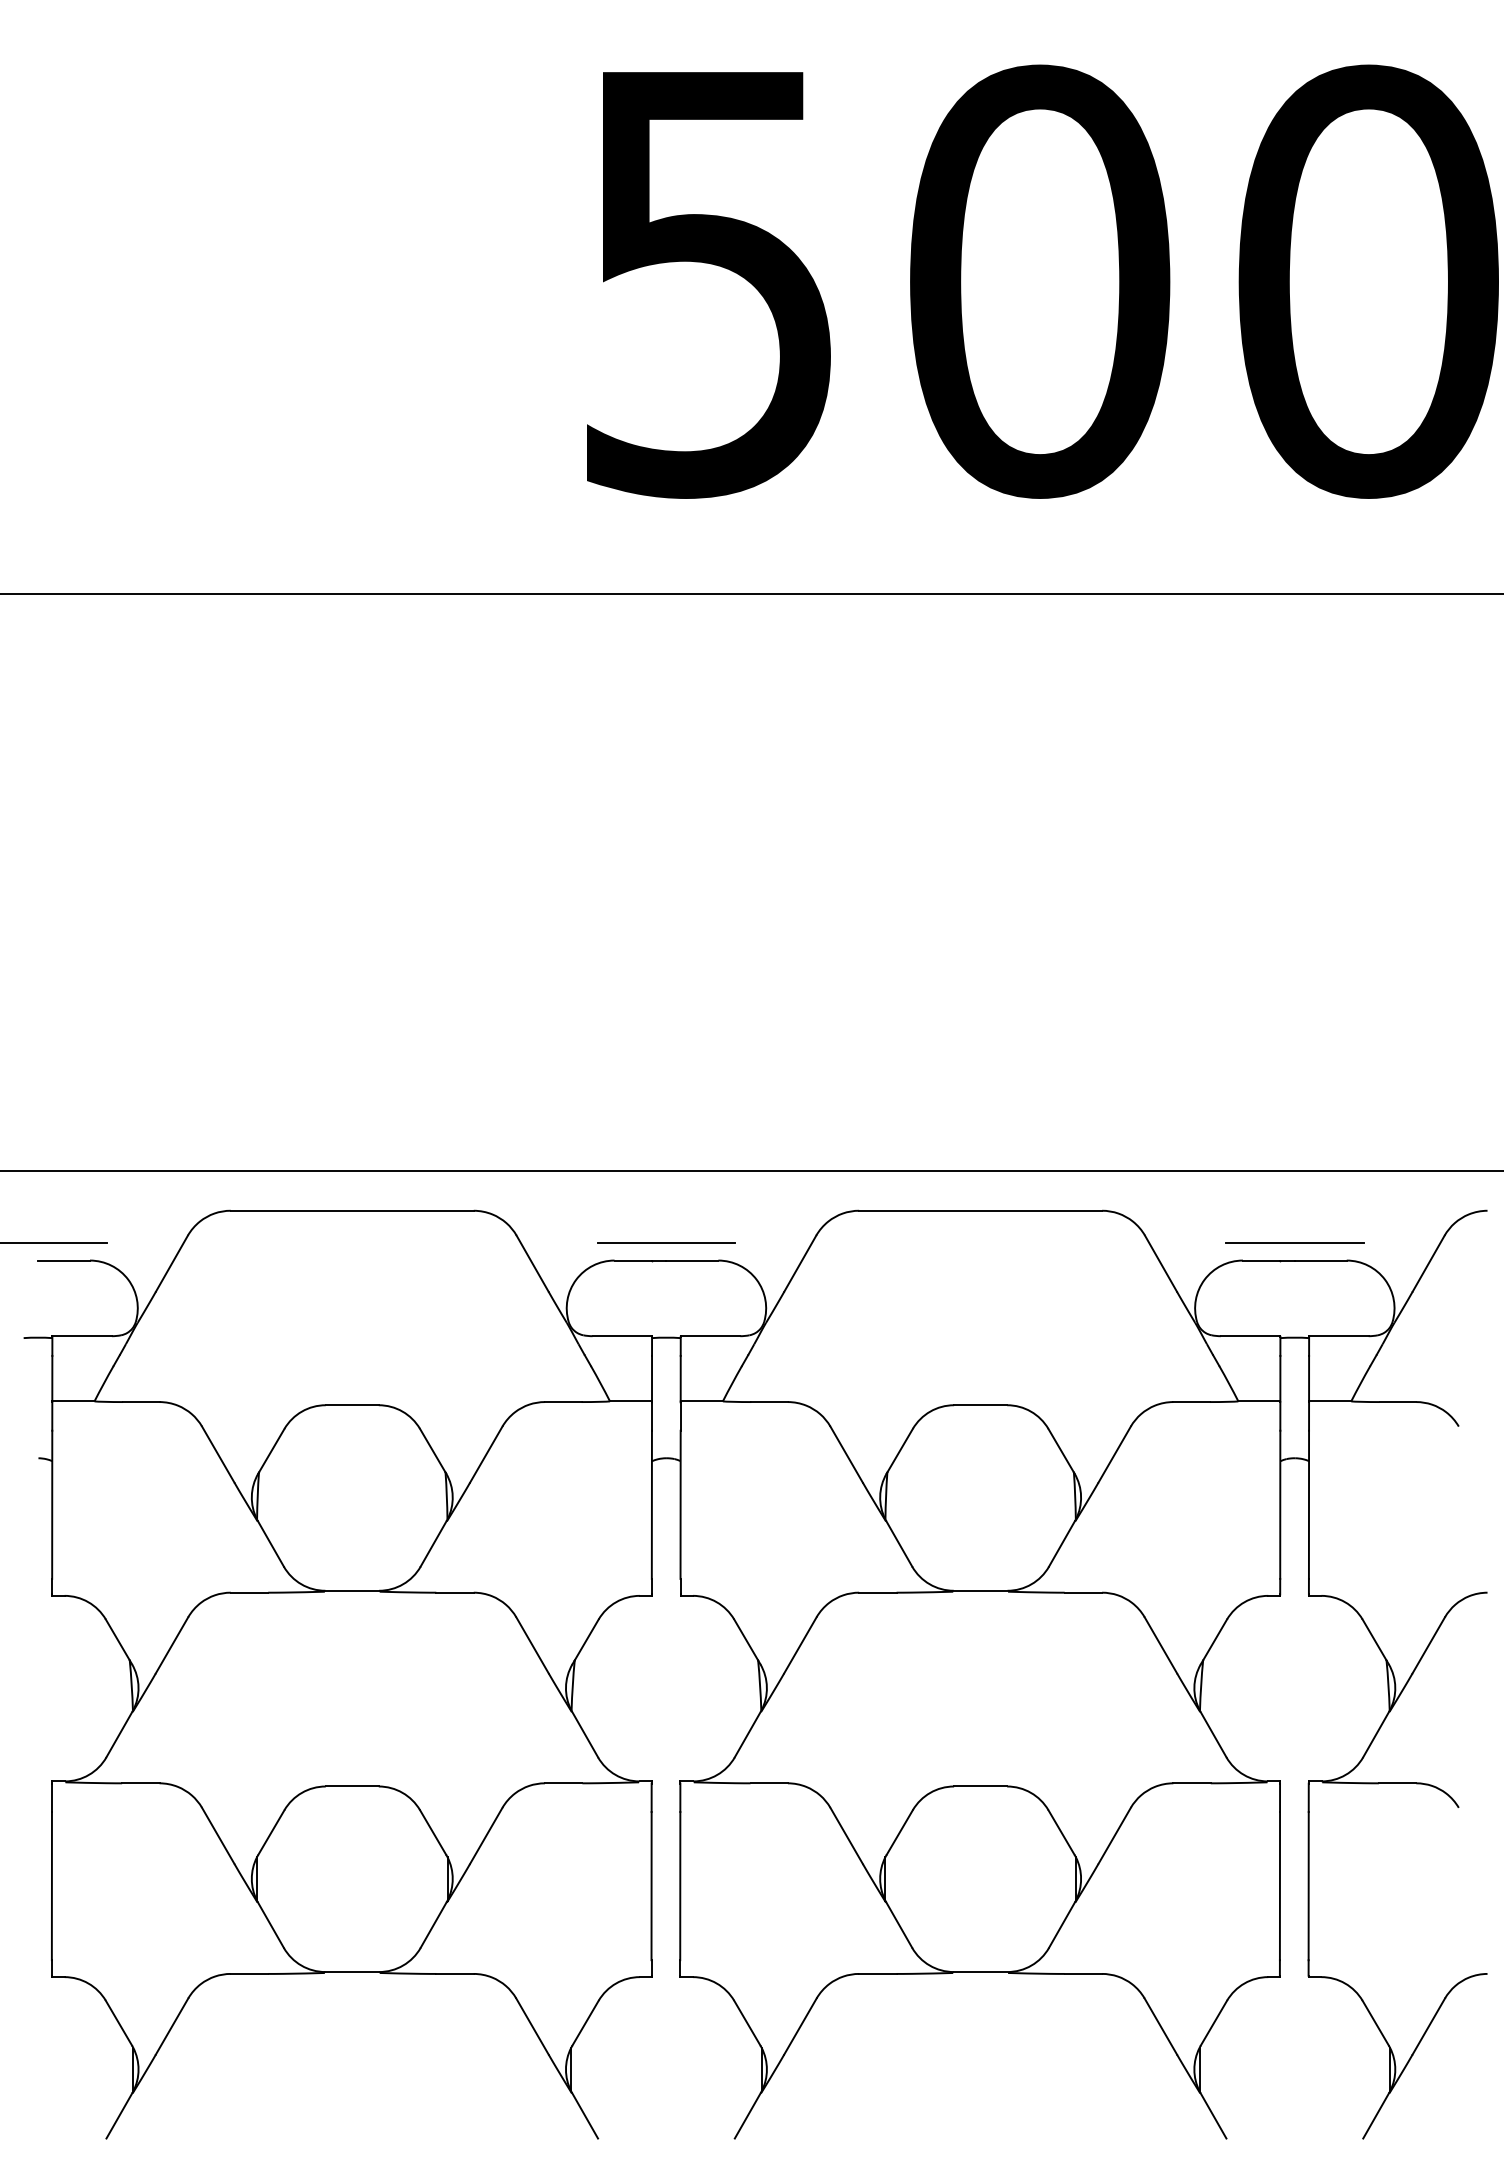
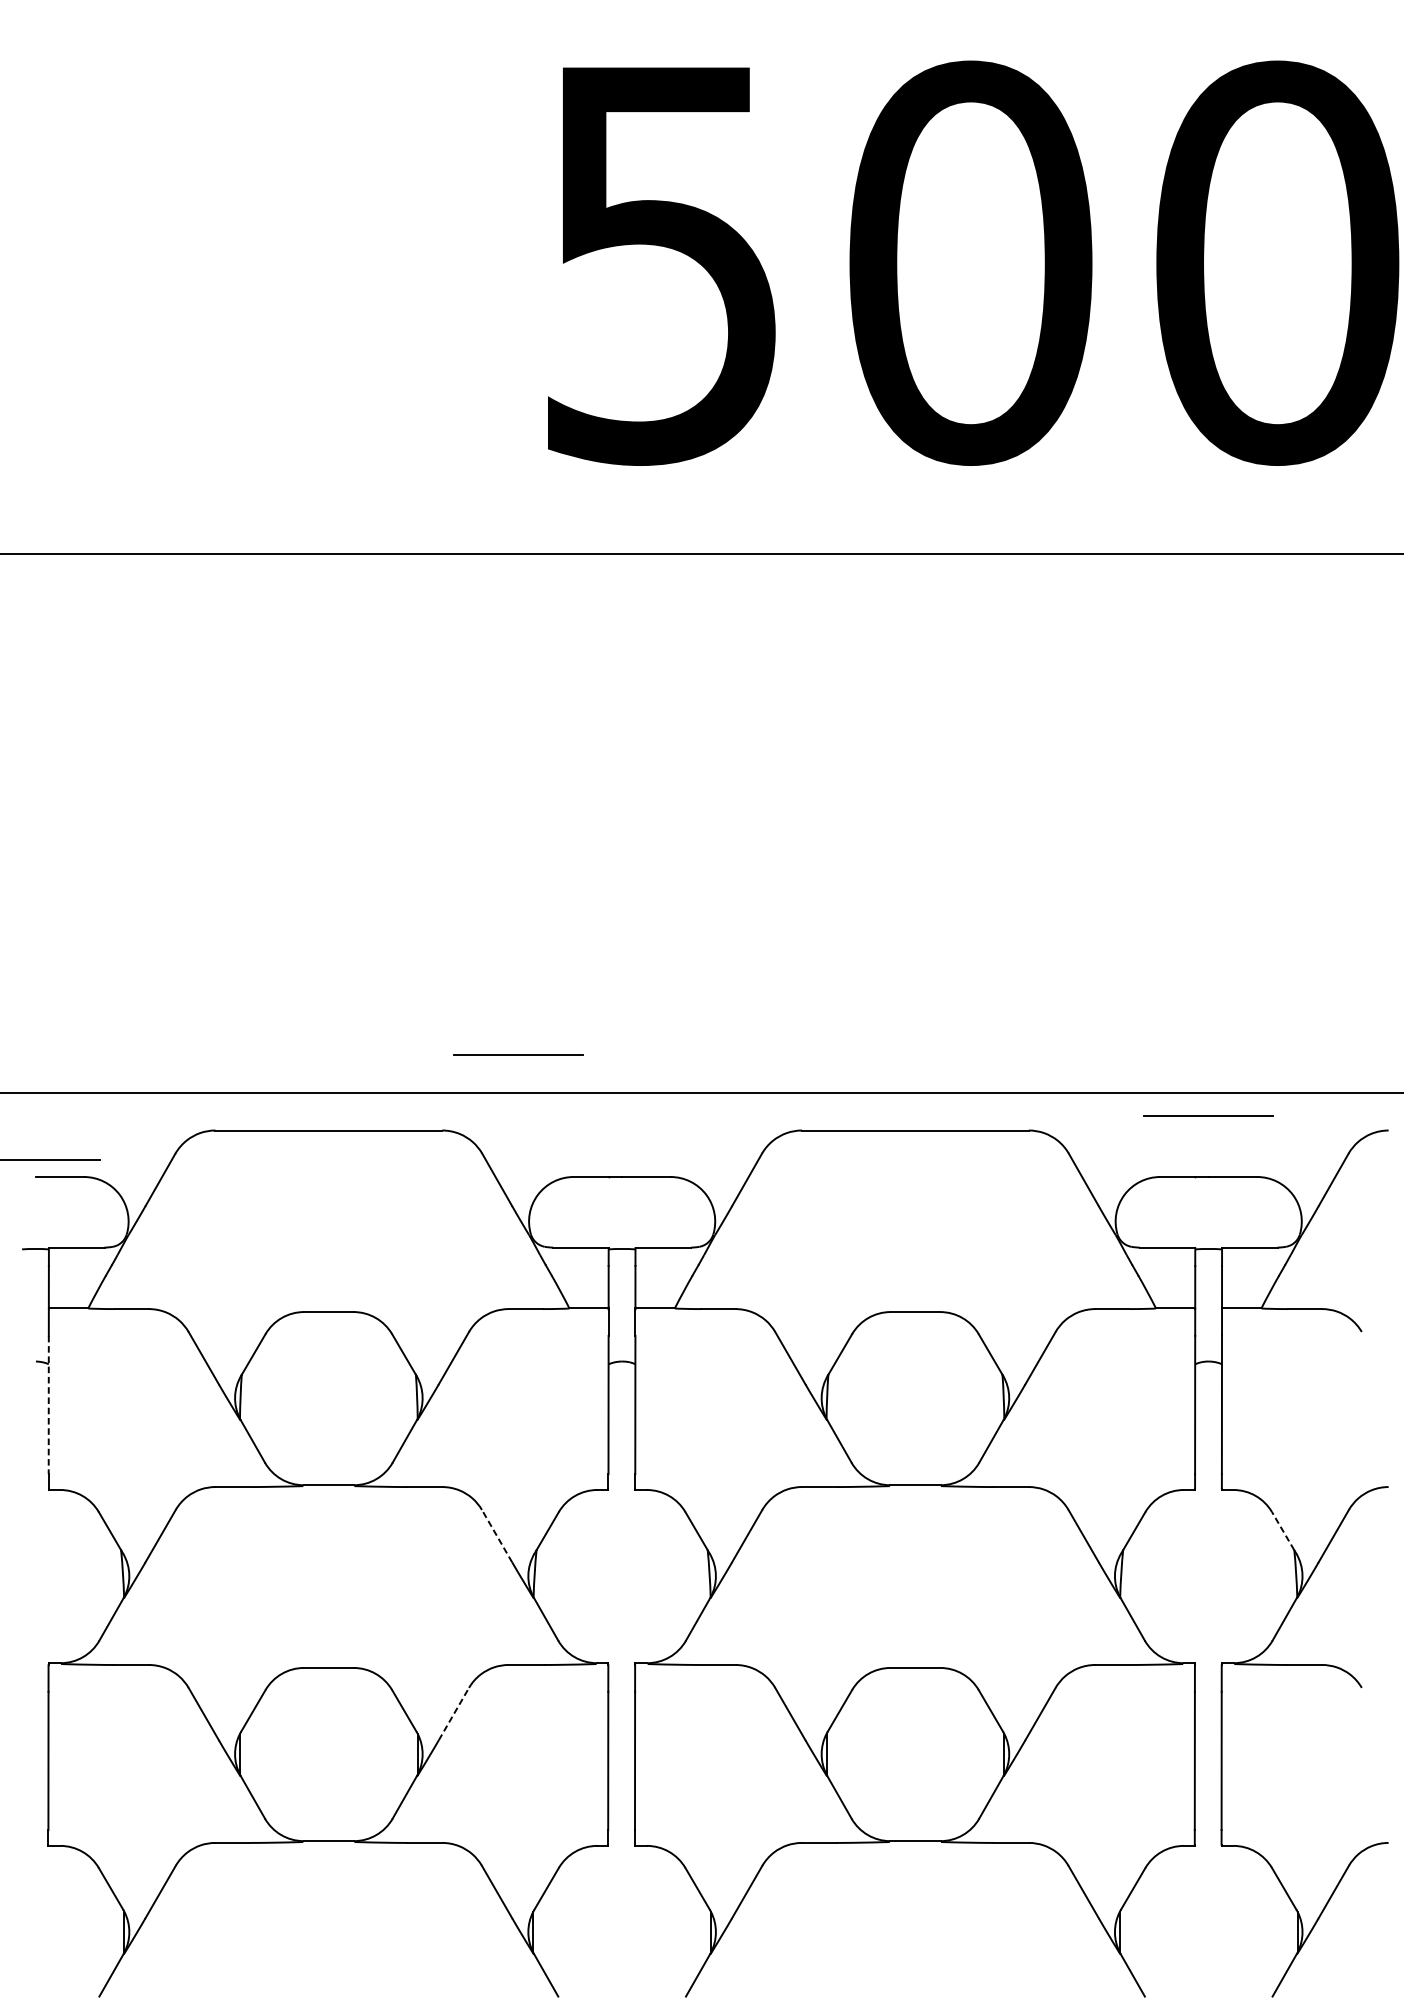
line: (666, 1242) -> (518, 1054), moved
line: (1294, 1242) -> (1208, 1116), moved
line: (52, 1505) -> (49, 1405), solid -> dashed
line: (1374, 1639) -> (1283, 1530), solid -> dashed
line: (532, 1644) -> (497, 1535), solid -> dashed
line: (486, 1835) -> (454, 1713), solid -> dashed

